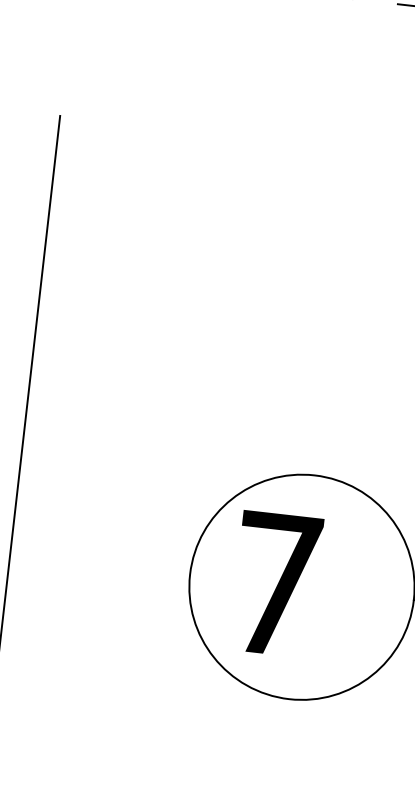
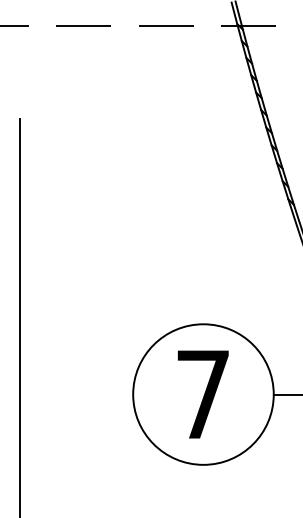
text: (276, 584) -> (203, 394), moved

